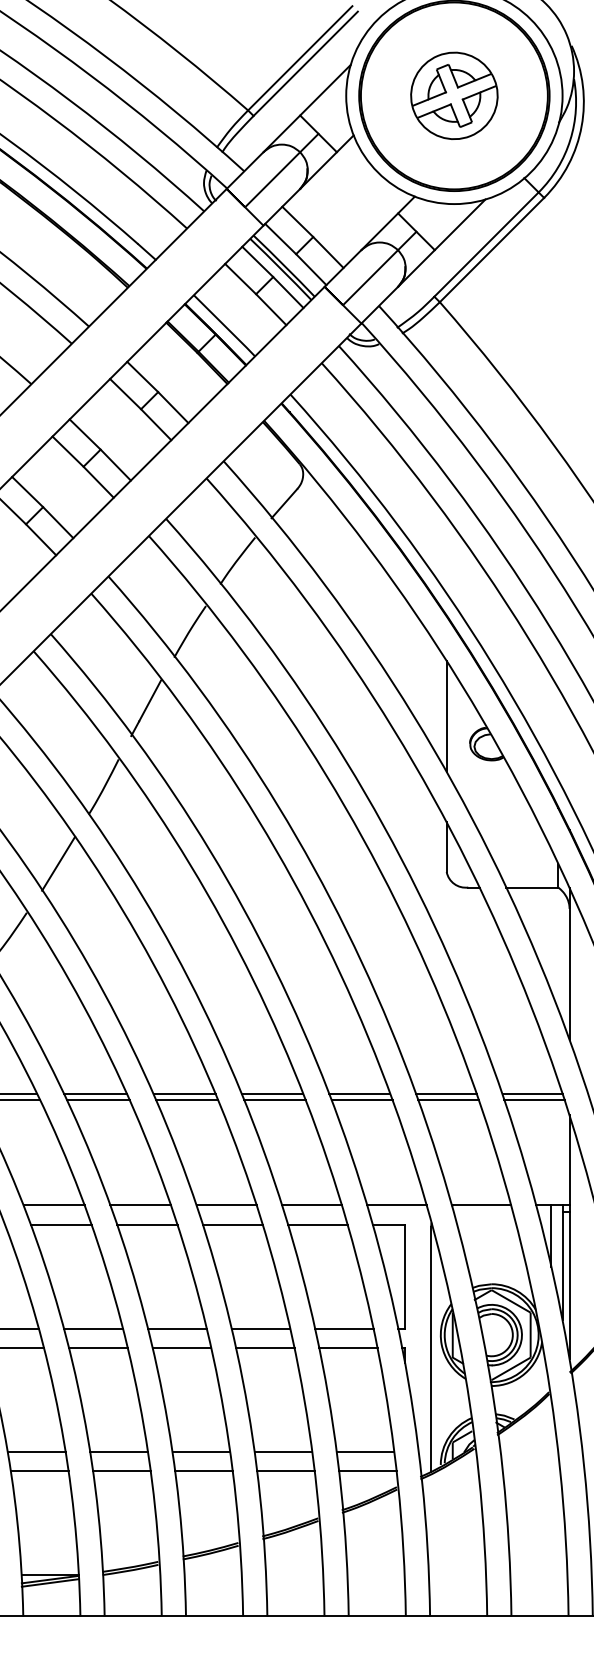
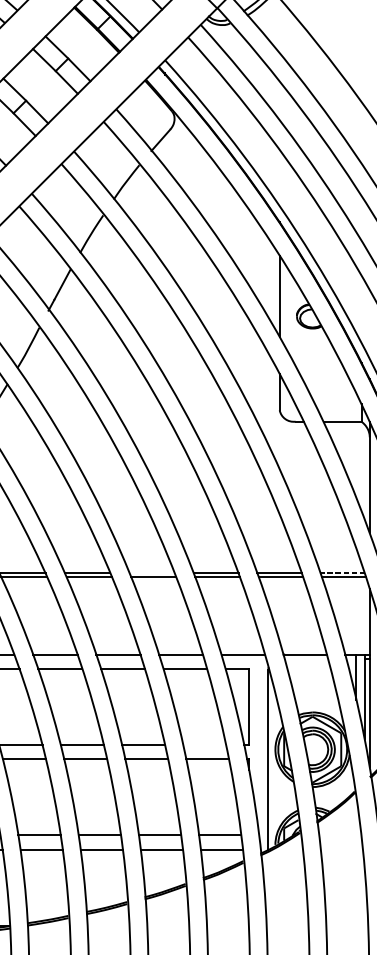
line: (272, 1094) -> (152, 573), removed
line: (532, 1094) -> (342, 573), solid -> dashed
line: (344, 1328) -> (204, 744), removed

